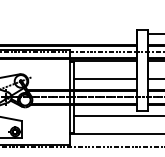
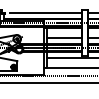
line: (71, 33) -> (45, 12), added

